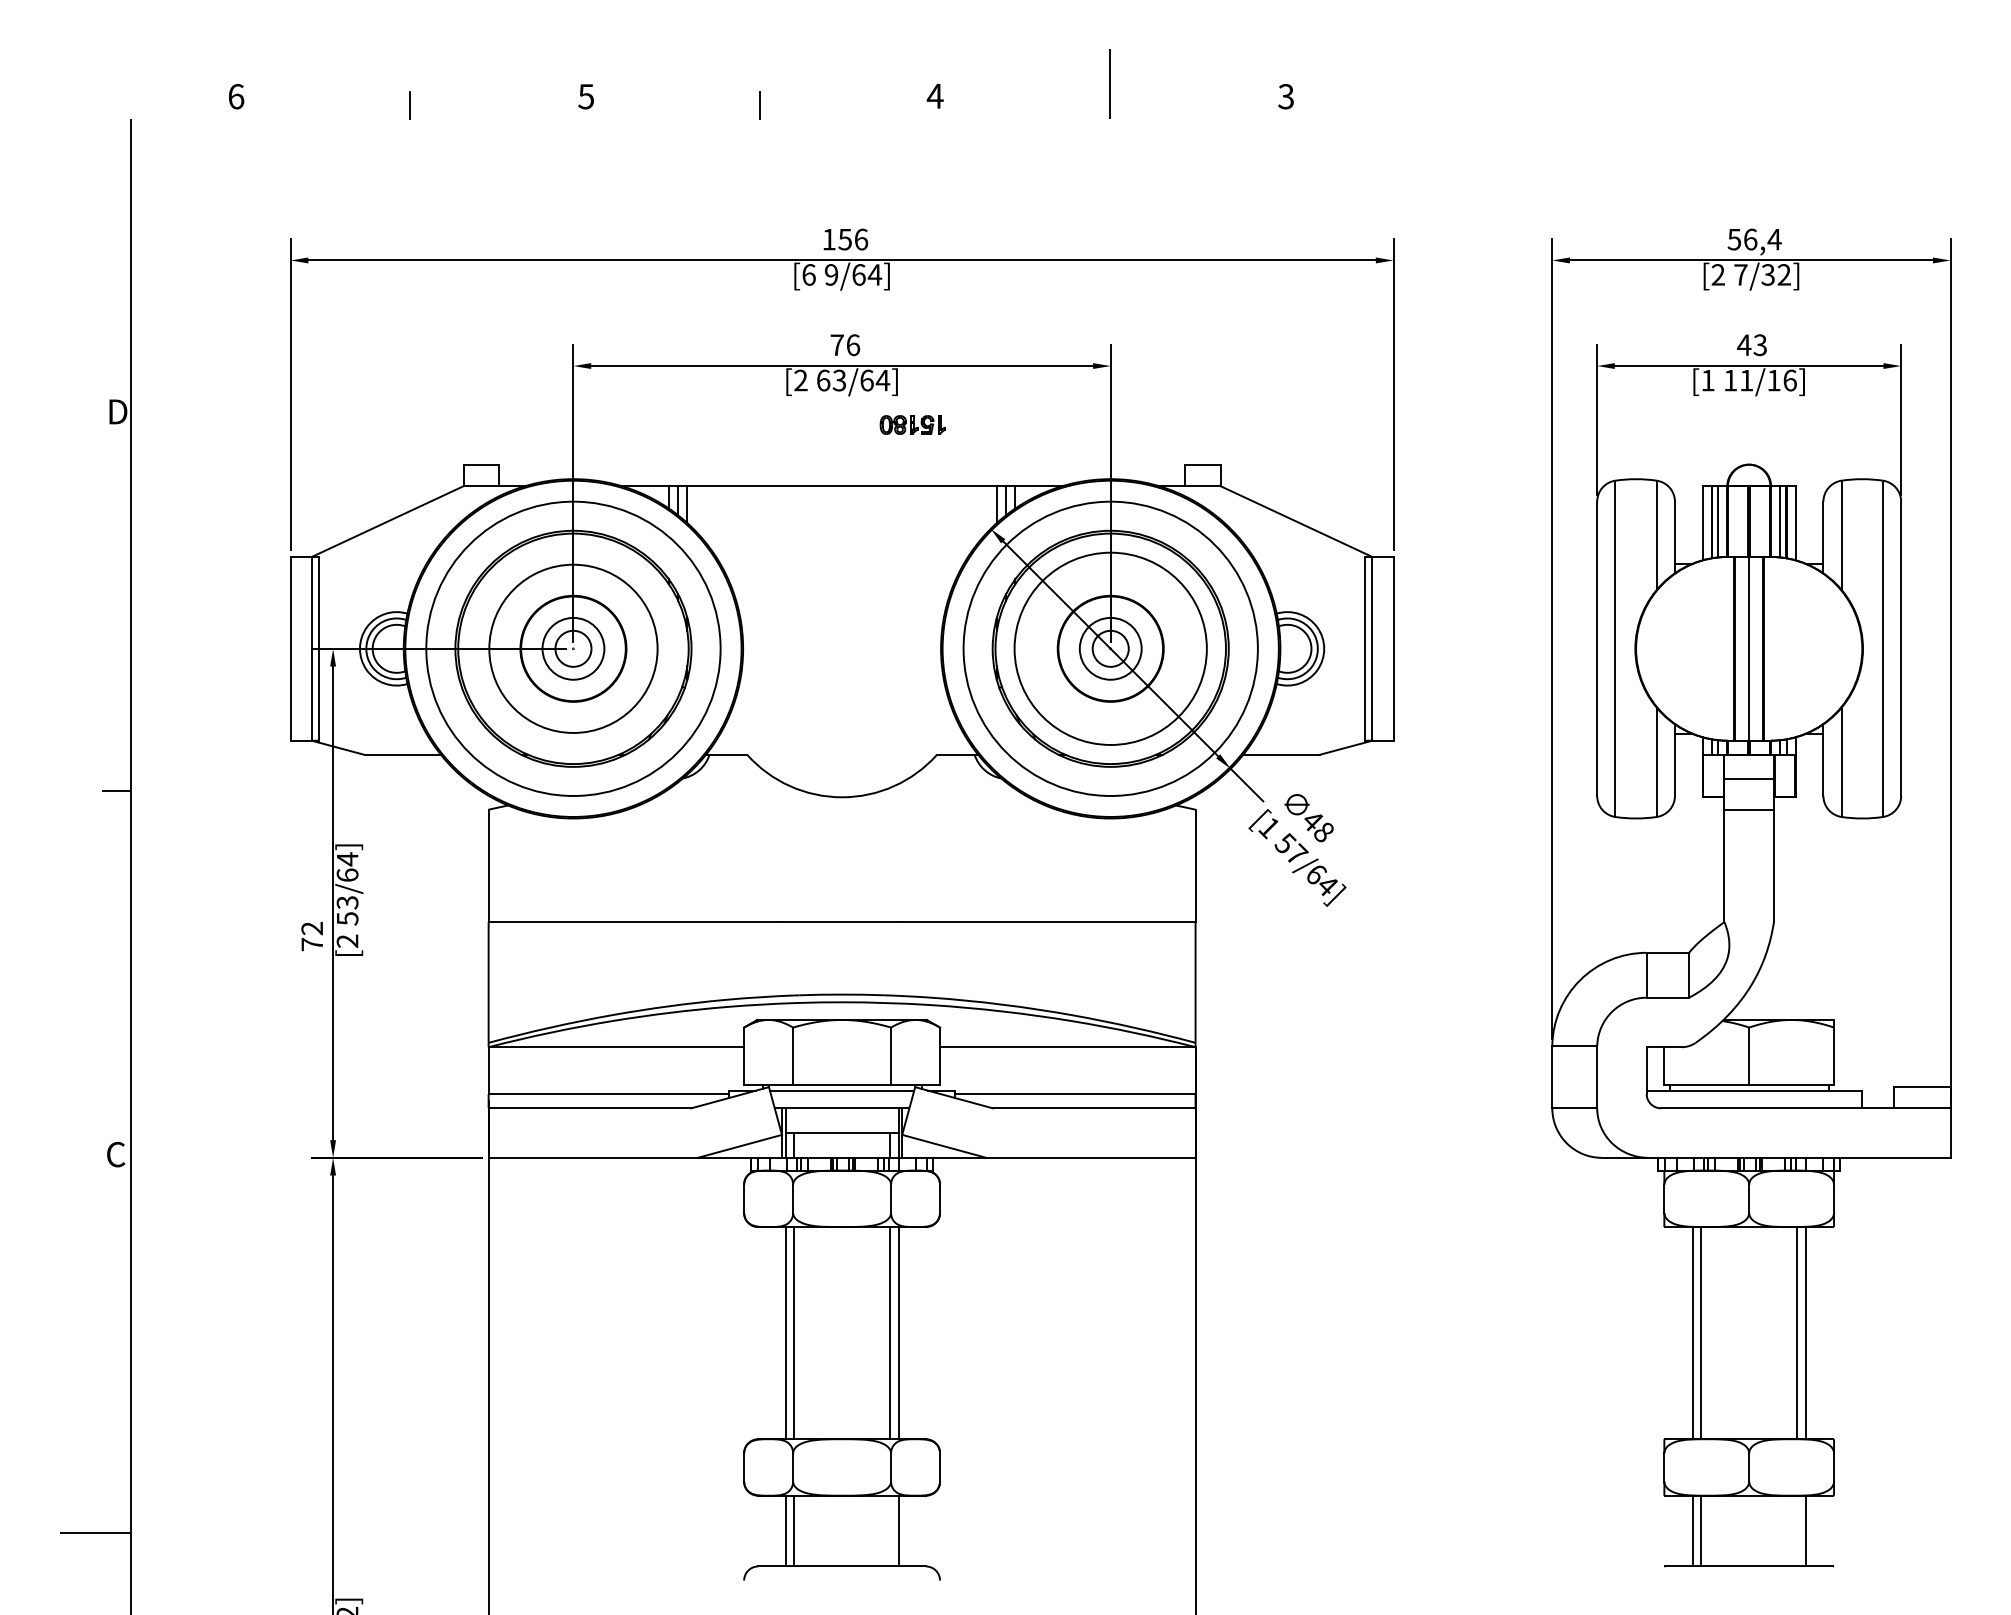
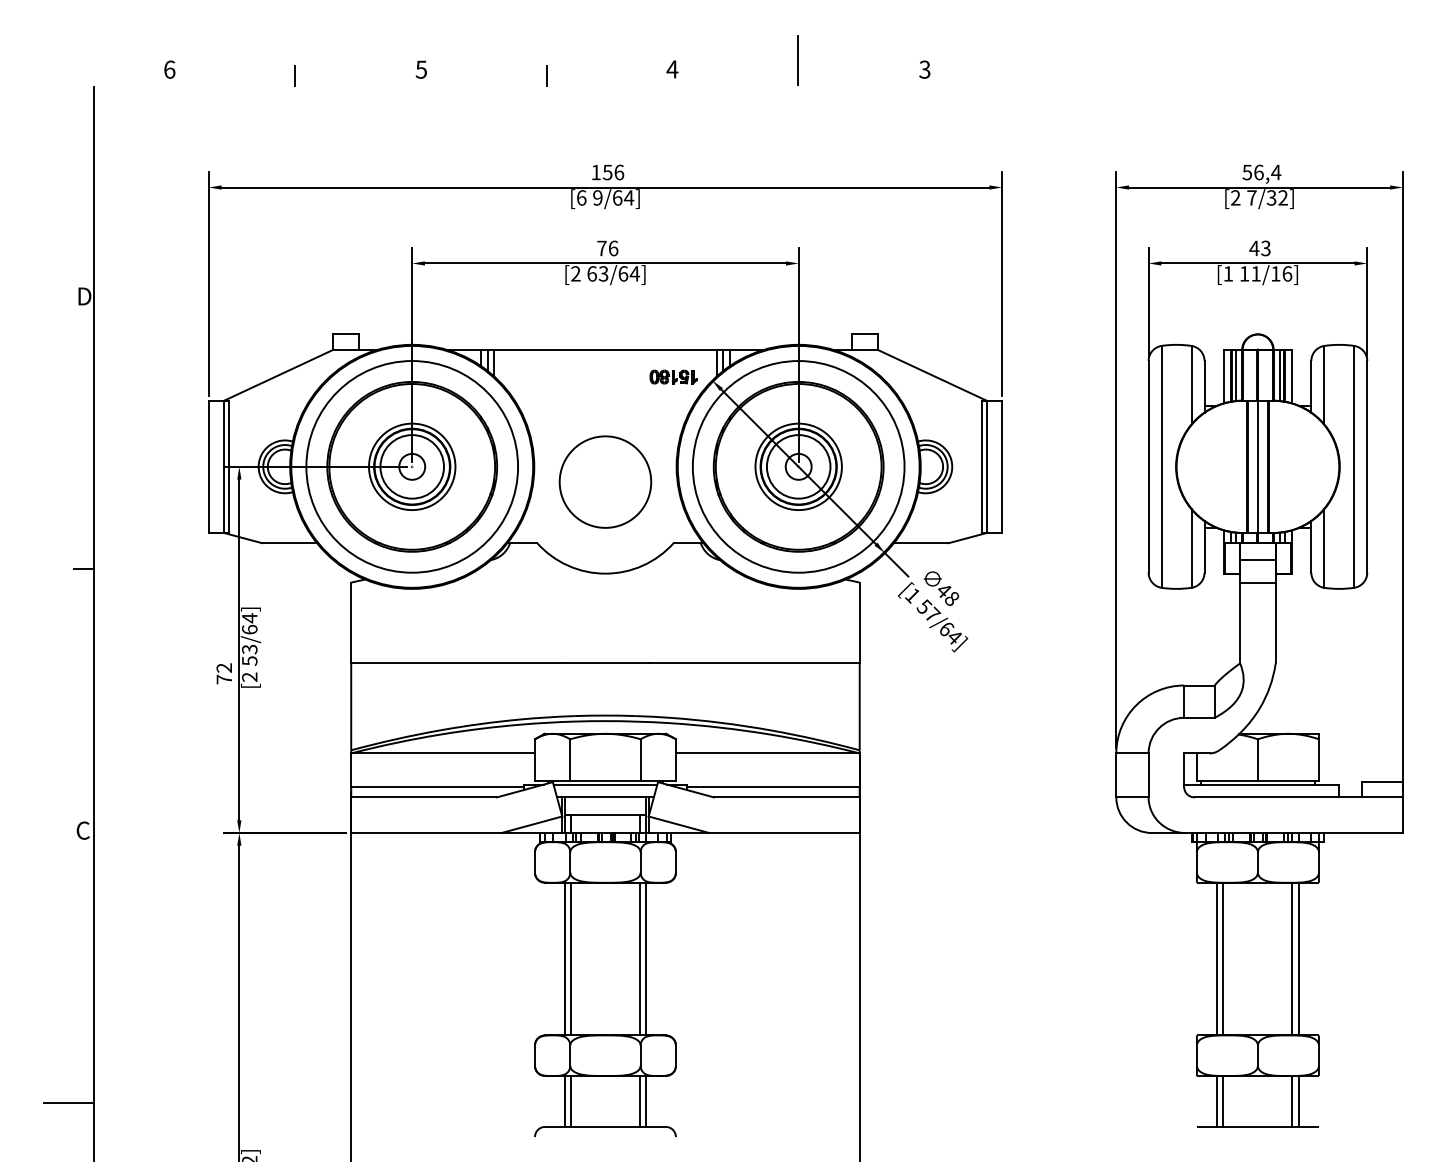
part: (912, 424) -> (673, 376), moved
circle: (573, 648) -> (412, 466), size x0.71
circle: (573, 648) -> (412, 466), size x1.43
circle: (1110, 648) -> (798, 466), size x0.62
circle: (1110, 648) -> (798, 466), size x1.43
circle: (841, 669) -> (605, 481), added
line: (890, 1530) -> (640, 1101), added
line: (1797, 1530) -> (1292, 1101), added

